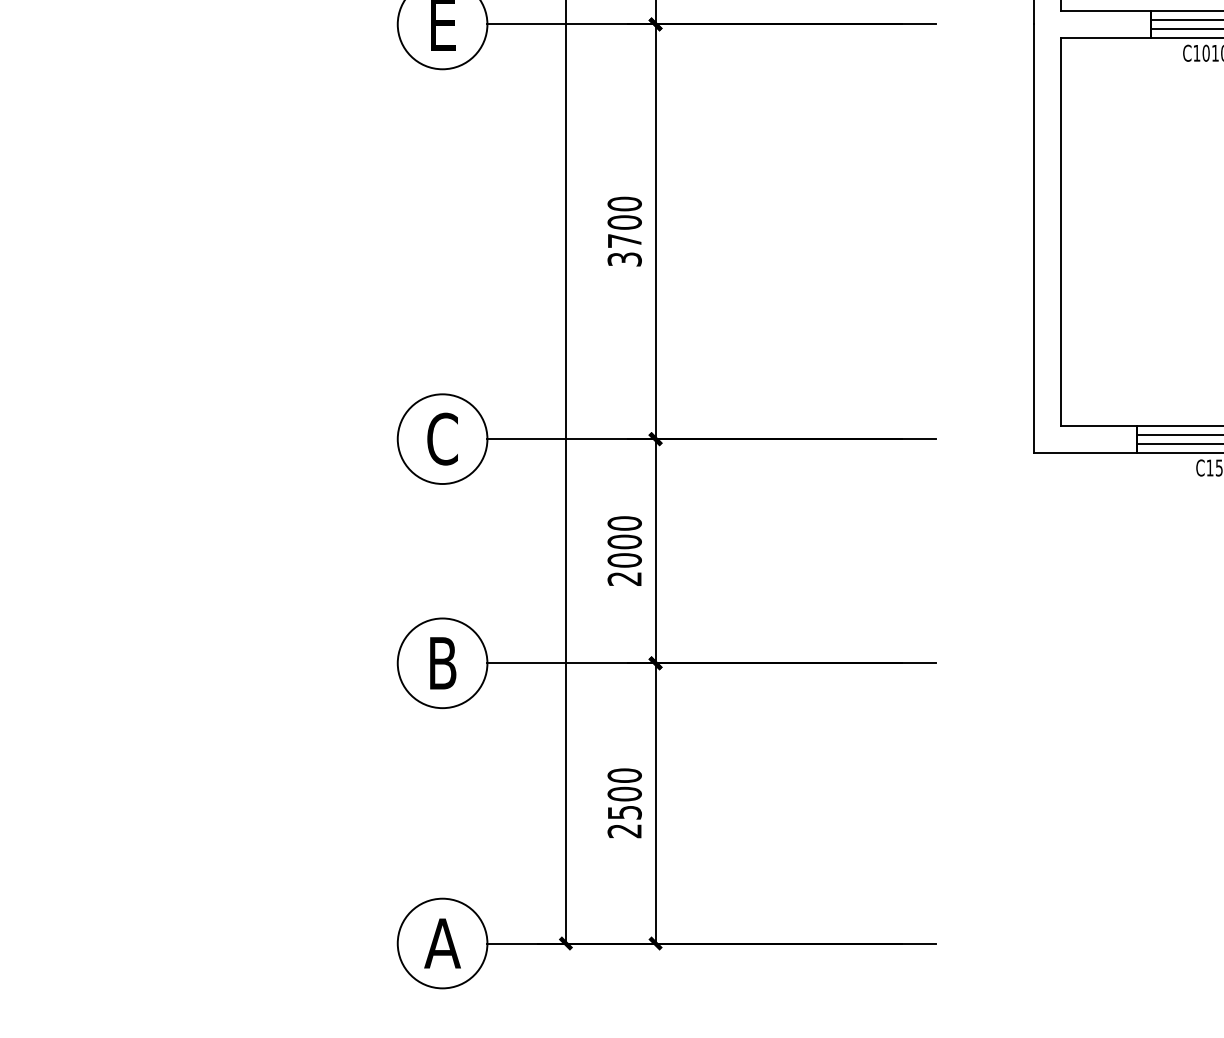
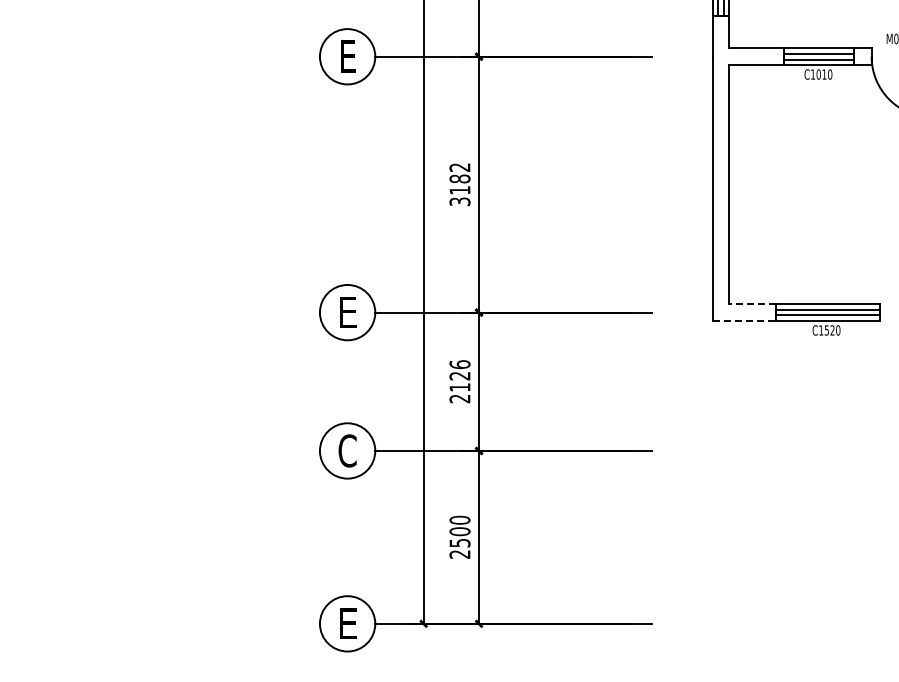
text: (623, 221) -> (459, 178), 3700 -> 3182
line: (1098, 425) -> (752, 304), solid -> dashed
text: (442, 438) -> (347, 312), C -> E
line: (1085, 451) -> (744, 320), solid -> dashed
text: (623, 541) -> (459, 375), 2000 -> 2126
text: (442, 662) -> (347, 450), B -> C
text: (442, 942) -> (347, 623), A -> E

